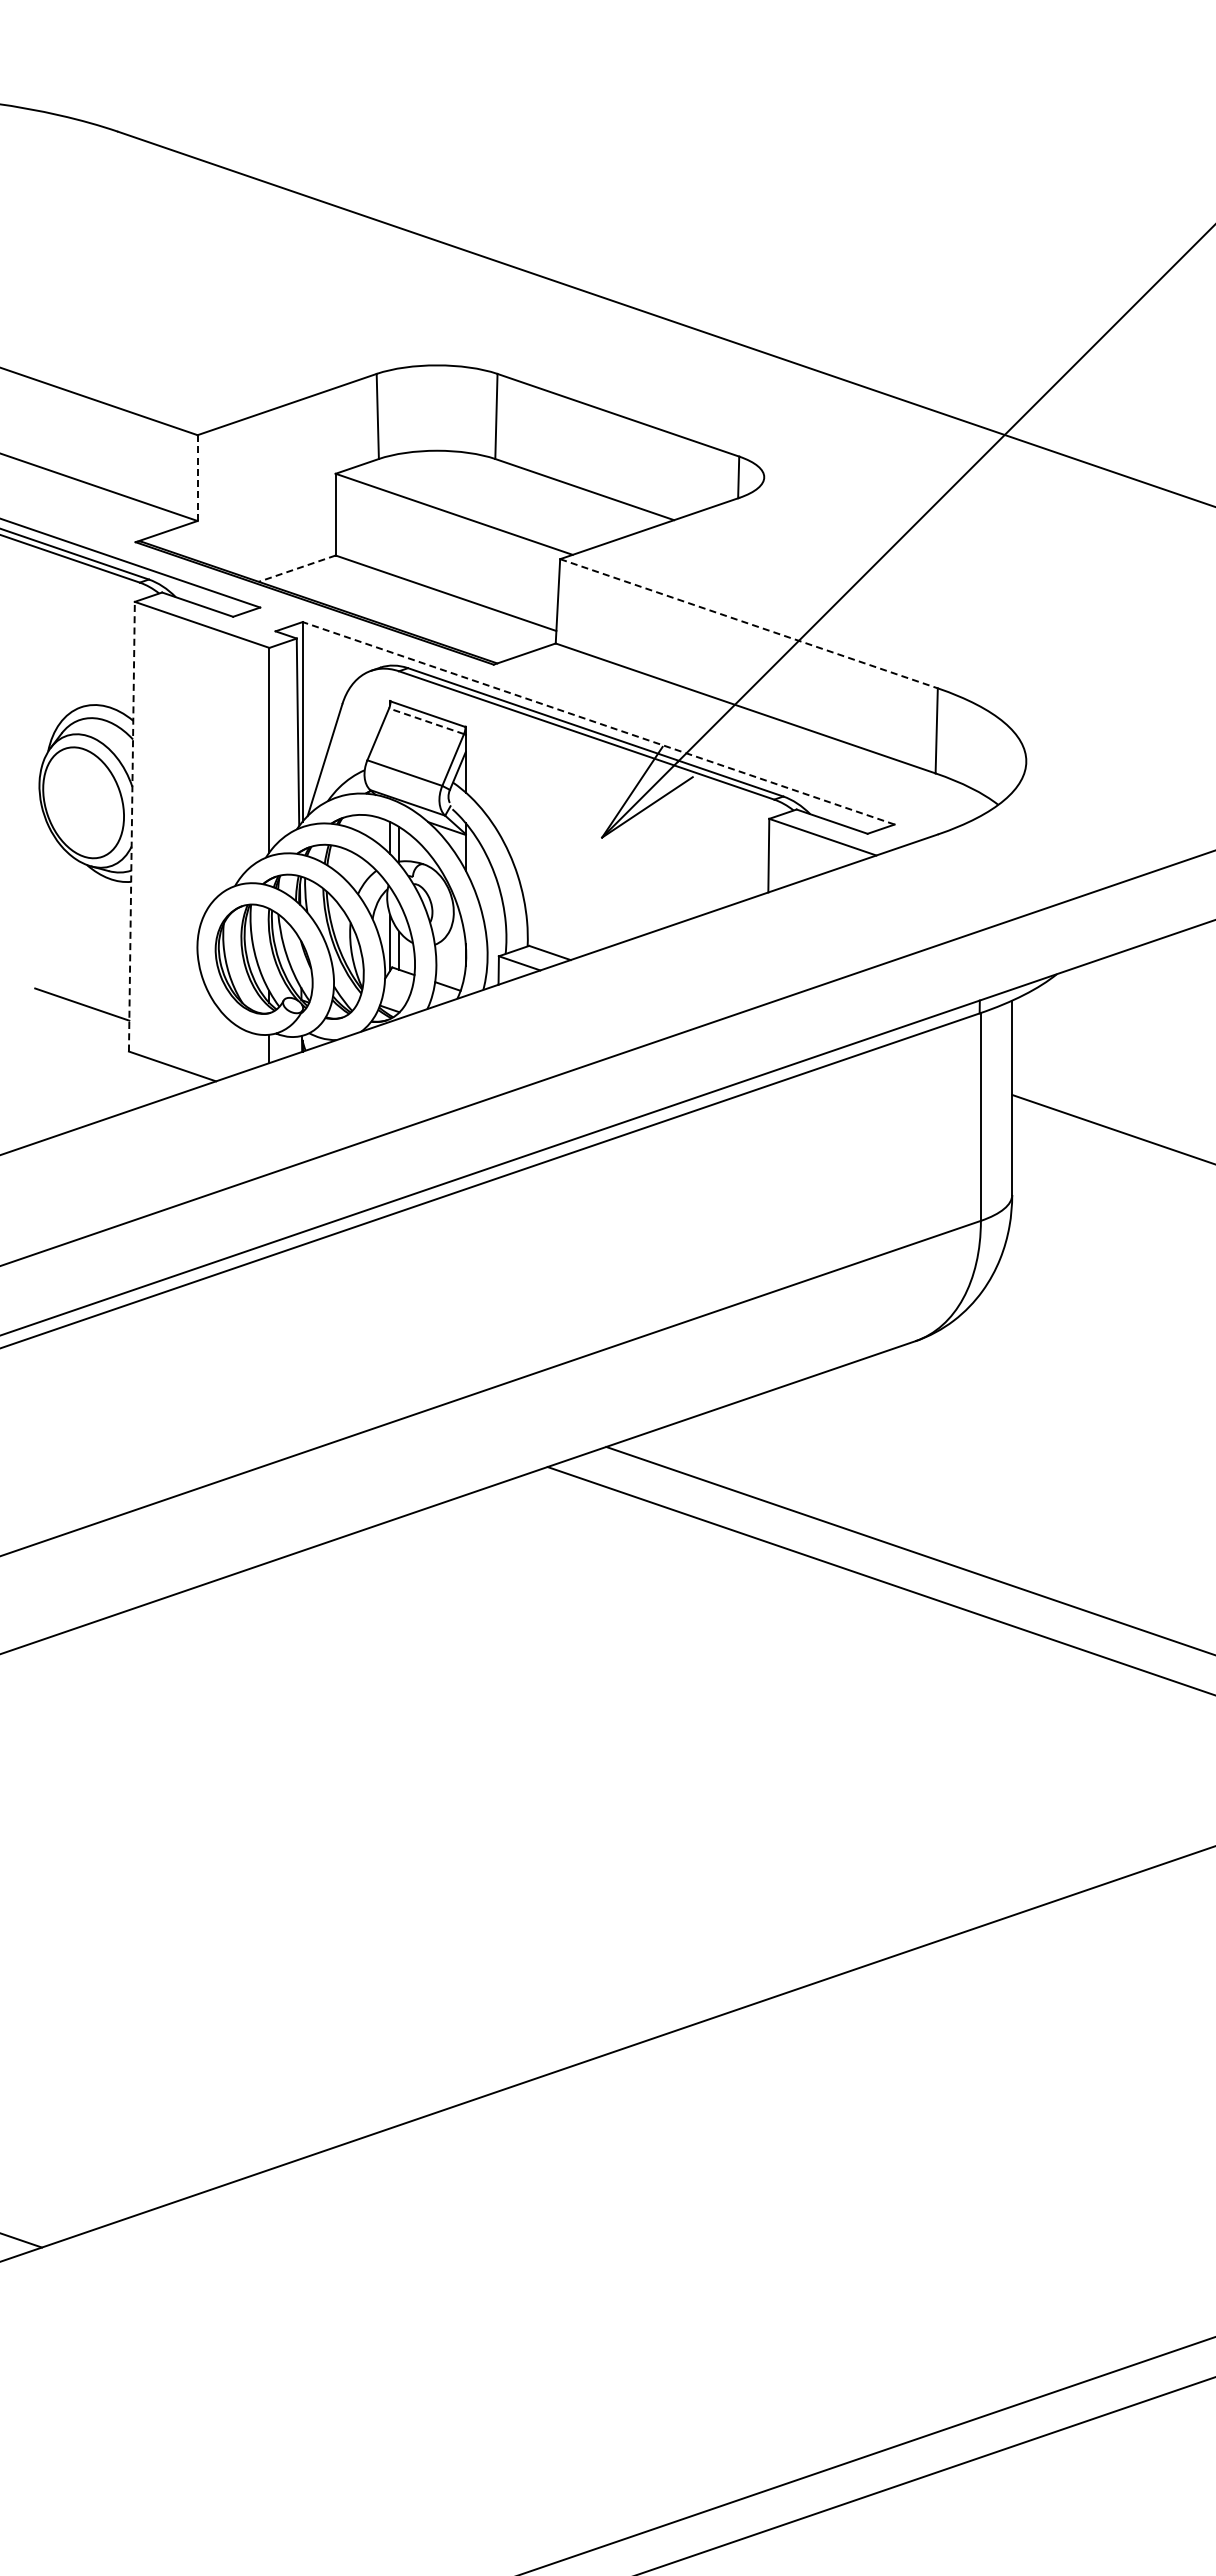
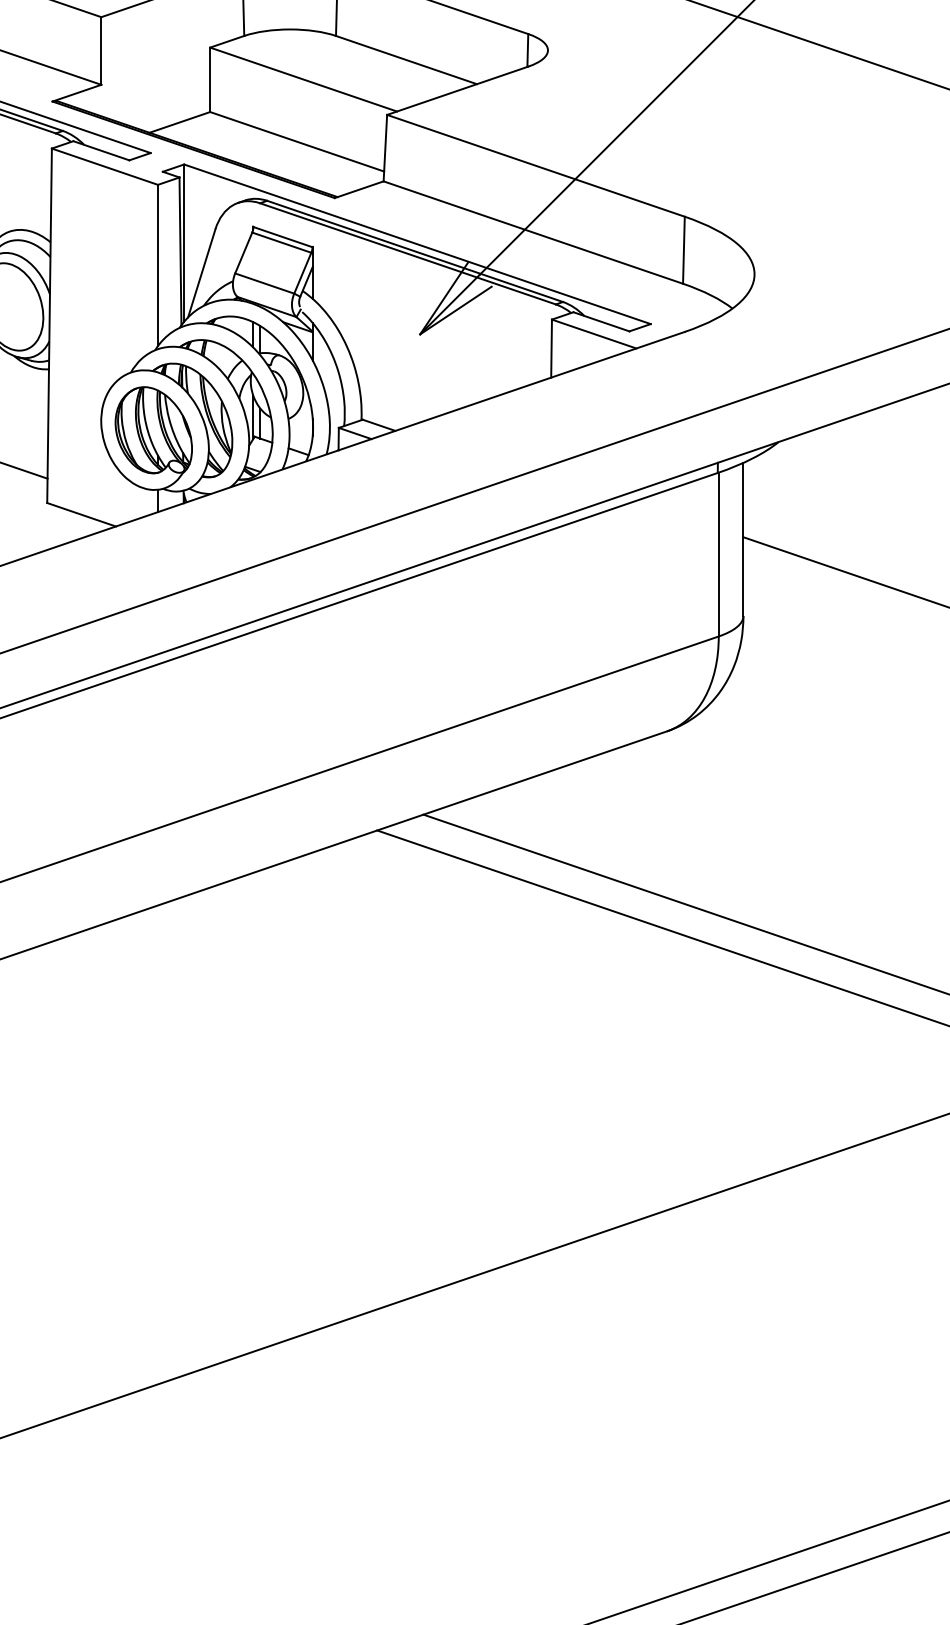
line: (197, 478) -> (101, 51), dashed -> solid
line: (297, 568) -> (180, 122), dashed -> solid
line: (748, 623) -> (535, 165), dashed -> solid
line: (426, 721) -> (281, 242), dashed -> solid
line: (598, 723) -> (417, 244), dashed -> solid
line: (131, 826) -> (49, 325), dashed -> solid

